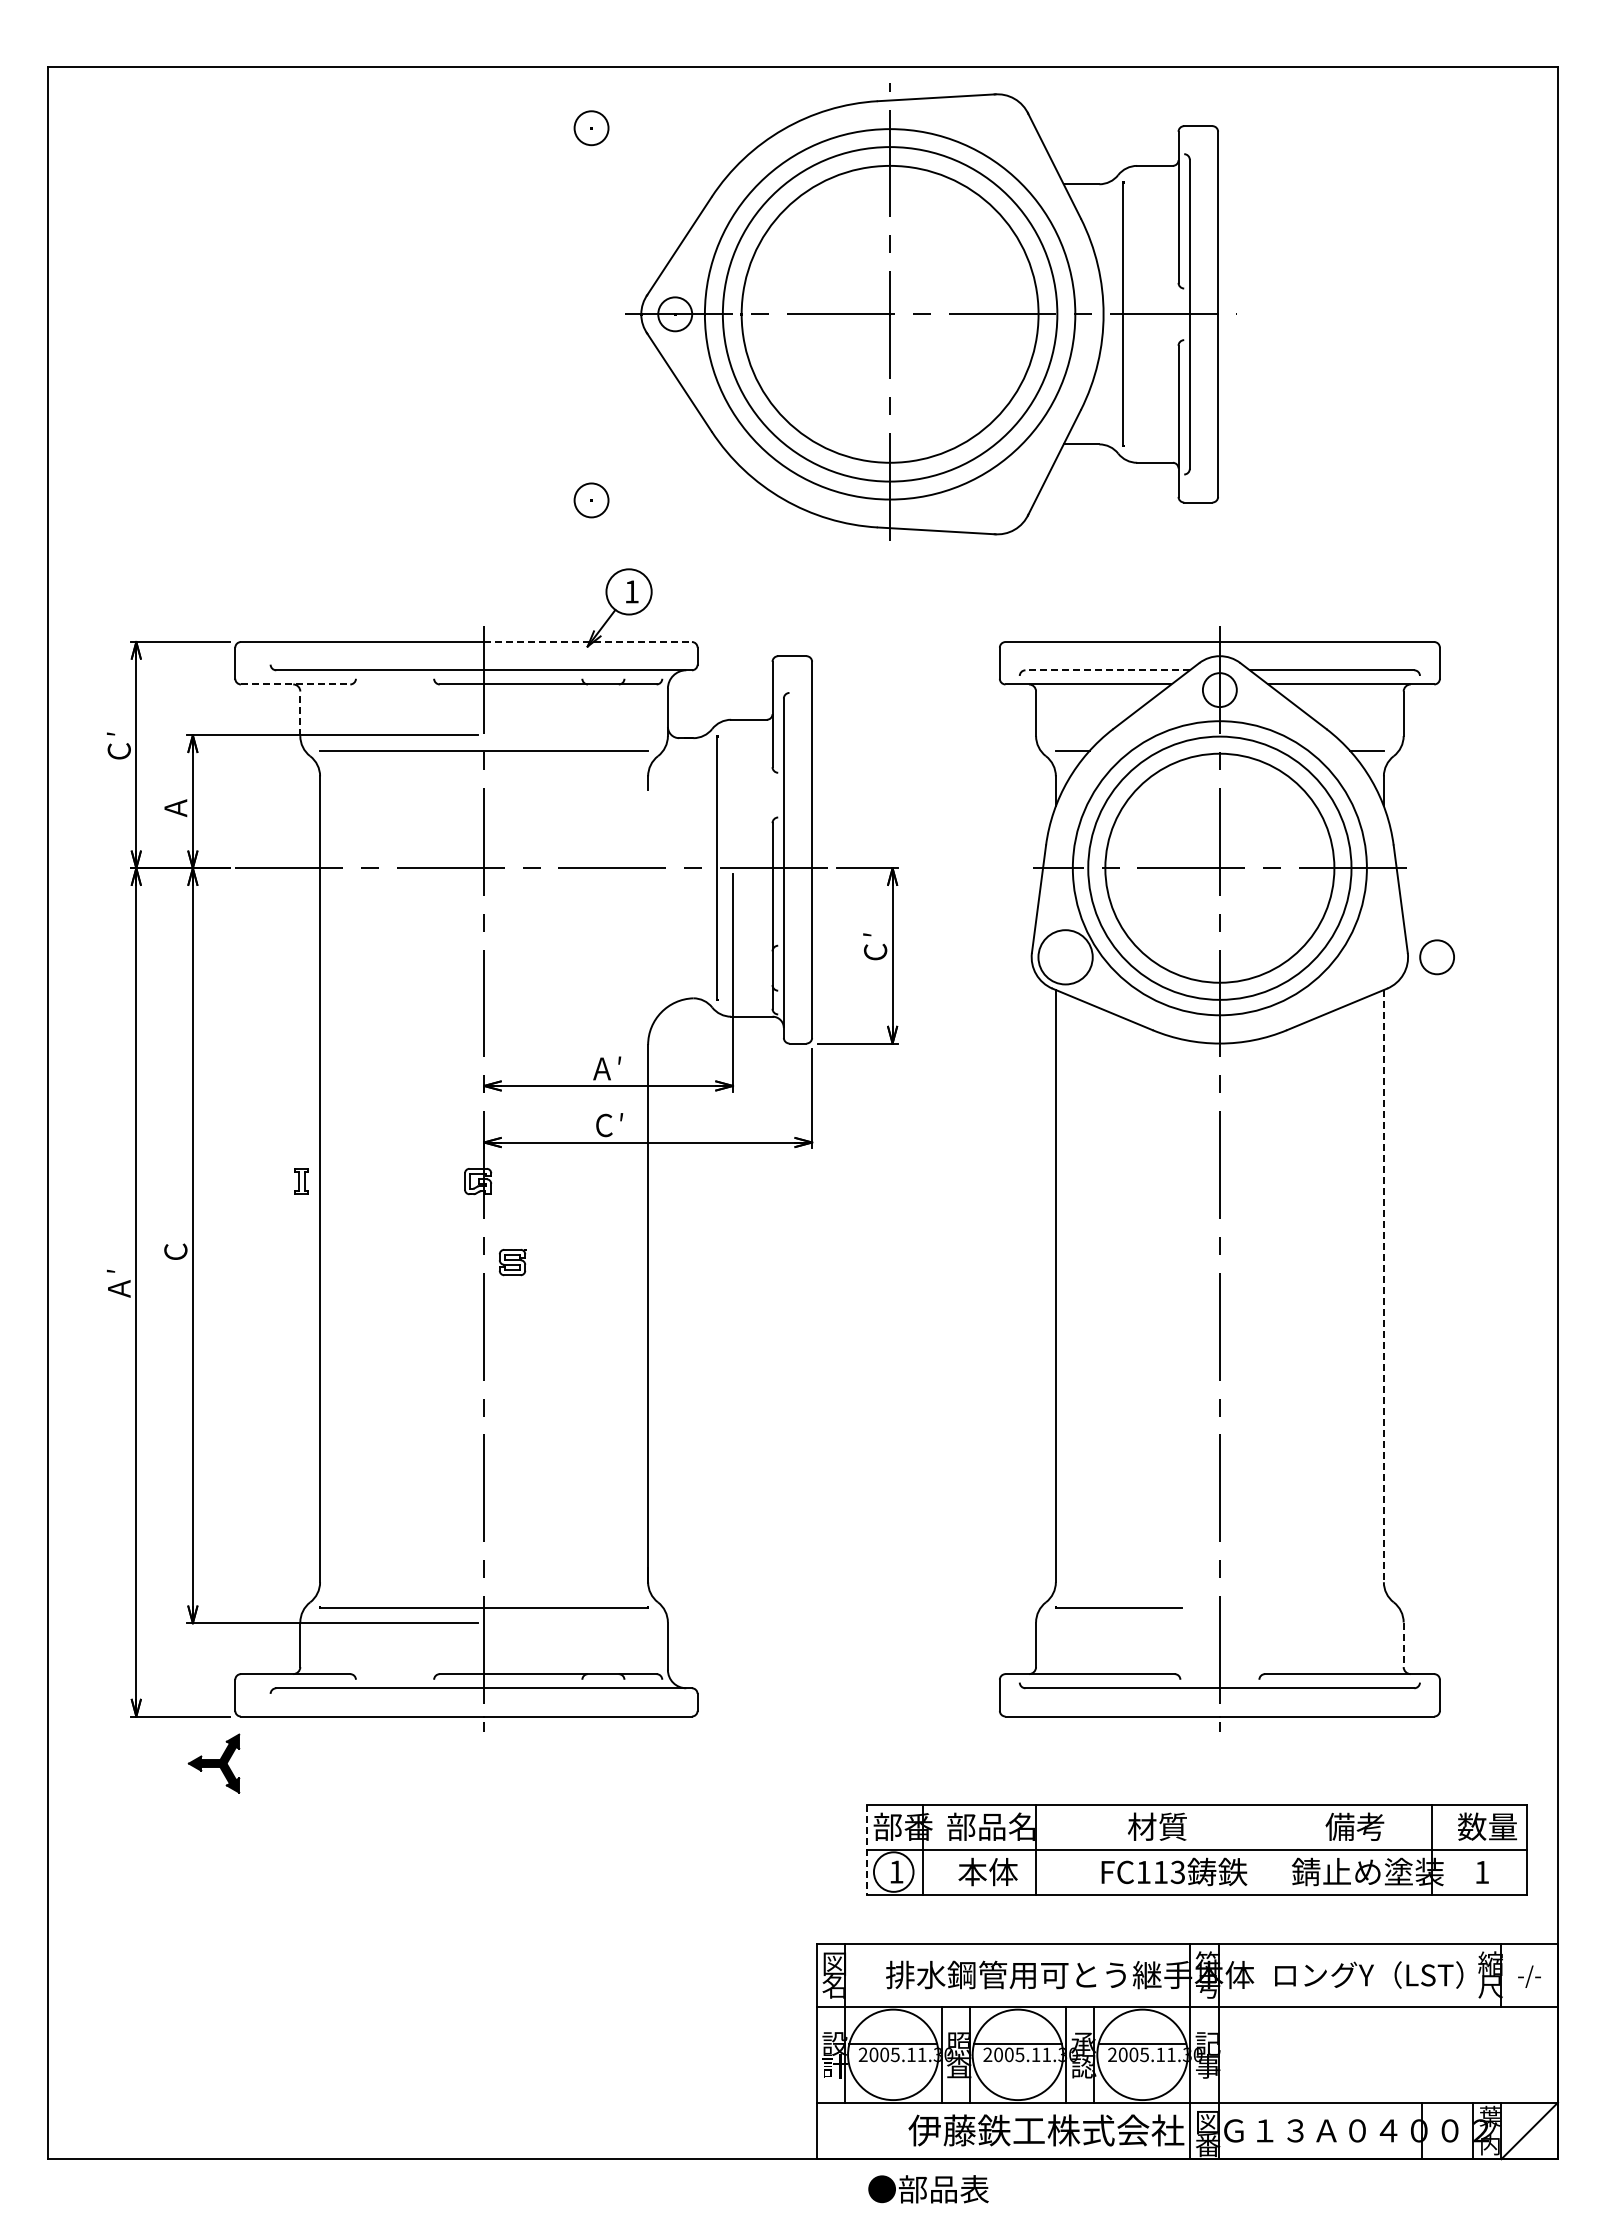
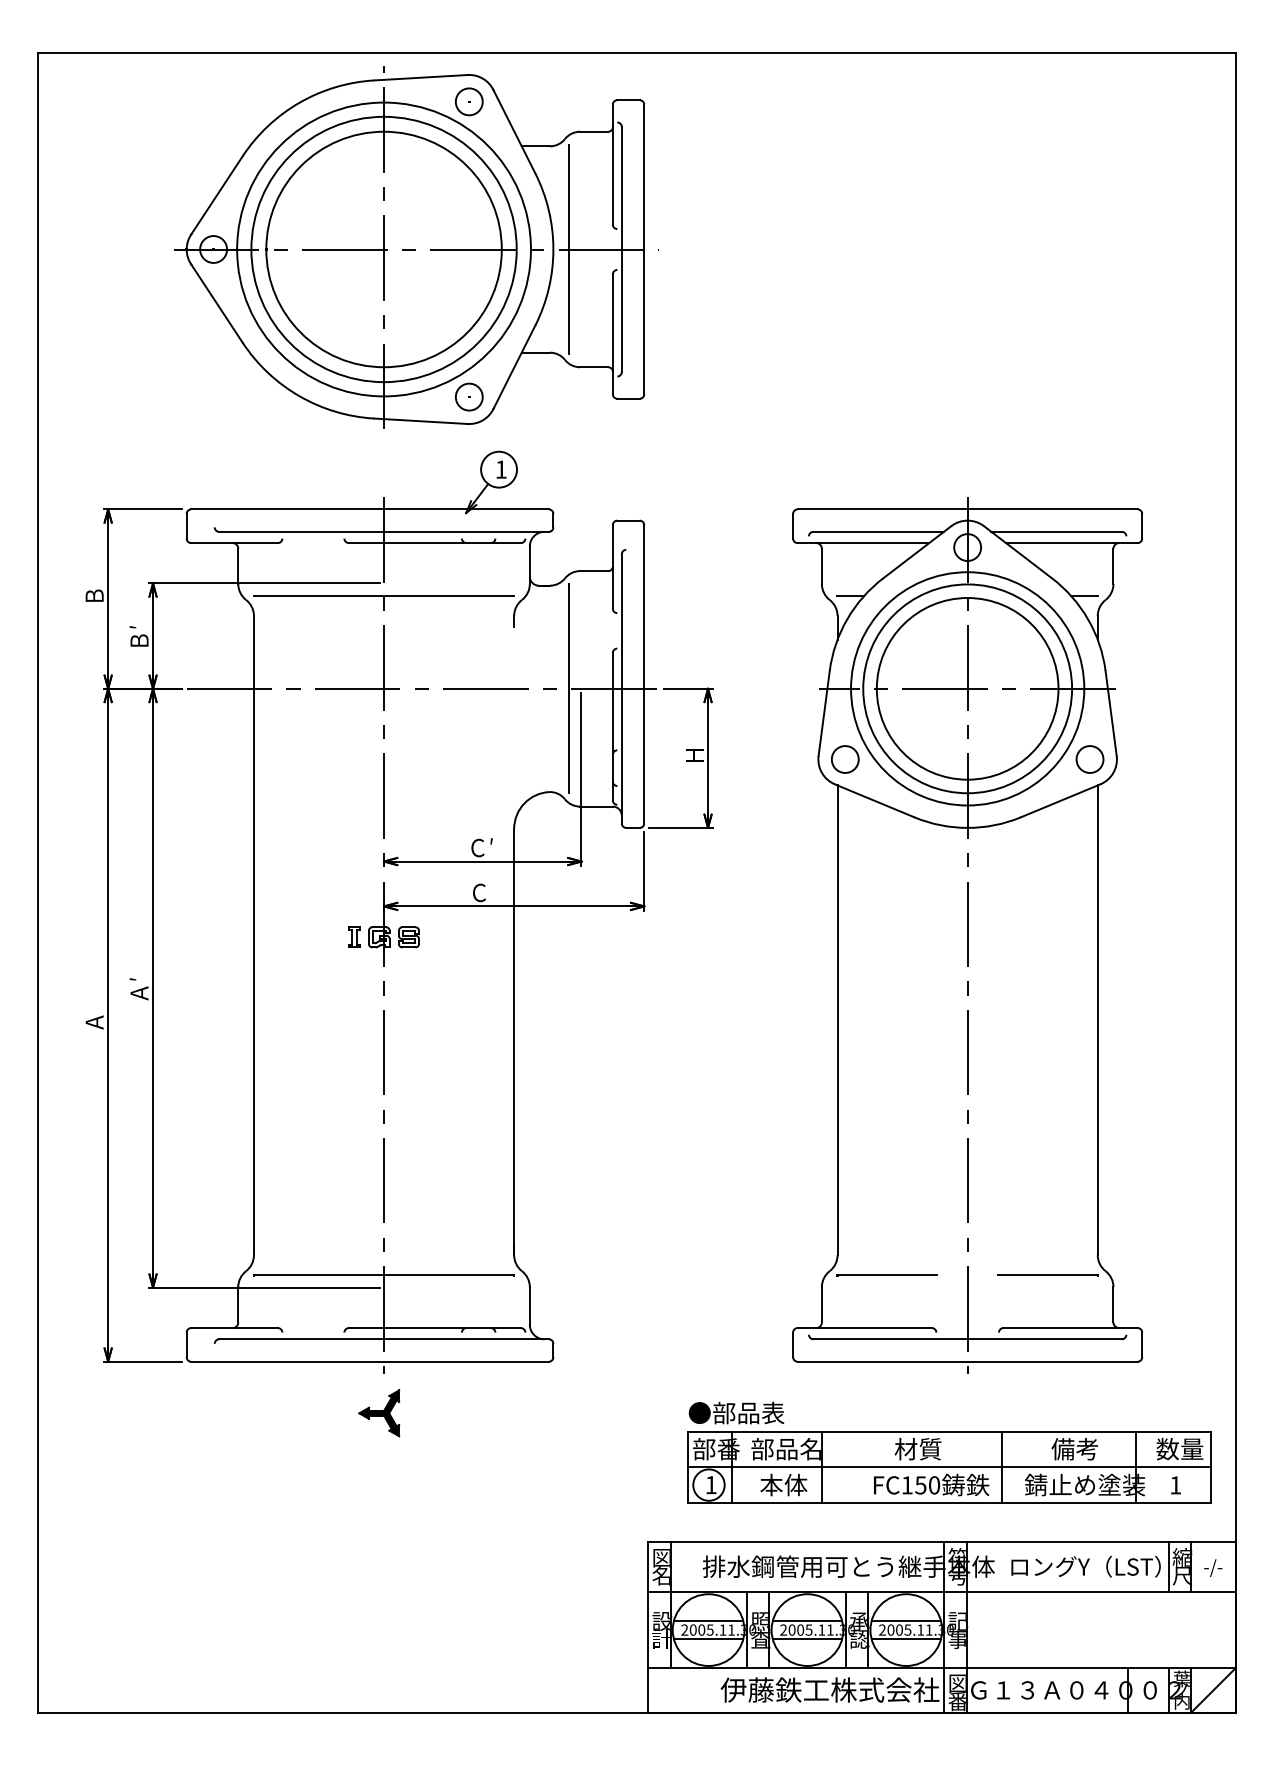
part: (930, 311) -> (416, 247), moved
line: (588, 642) -> (466, 509), dashed -> solid
line: (1107, 670) -> (878, 532), dashed -> solid
line: (295, 684) -> (234, 543), dashed -> solid
line: (300, 713) -> (238, 566), dashed -> solid
text: (118, 745) -> (94, 591), Ｃ′ -> Ｂ
text: (175, 803) -> (139, 637), Ａ -> Ｂ′
text: (875, 946) -> (694, 750), Ｃ′ -> Ｈ
circle: (1065, 957) -> (845, 759), size x0.62
circle: (1436, 957) -> (1089, 759), moved
text: (601, 1068) -> (477, 847), Ａ′ -> Ｃ′
text: (621, 1117) -> (493, 886), Ｃ′ -> Ｃ
part: (301, 1181) -> (354, 937), moved
text: (175, 1246) -> (139, 988), Ｃ -> Ａ′
part: (512, 1262) -> (408, 937), moved
text: (110, 1270) -> (87, 1007), Ａ′ -> Ａ
line: (1383, 1286) -> (1097, 1020), dashed -> solid
line: (1320, 1607) -> (1047, 1275), added
line: (1403, 1645) -> (1113, 1305), dashed -> solid
part: (213, 1763) -> (378, 1413), moved
line: (1262, 1849) -> (1001, 1467), added
line: (866, 1850) -> (687, 1467), dashed -> solid
text: (1169, 1872) -> (927, 1485), FC113 -> FC150
line: (1473, 1975) -> (1168, 1567), added
line: (893, 2066) -> (708, 1639), added
line: (1017, 2066) -> (807, 1639), added
line: (1142, 2066) -> (906, 1639), added
text: (928, 2189) -> (736, 1413), moved

